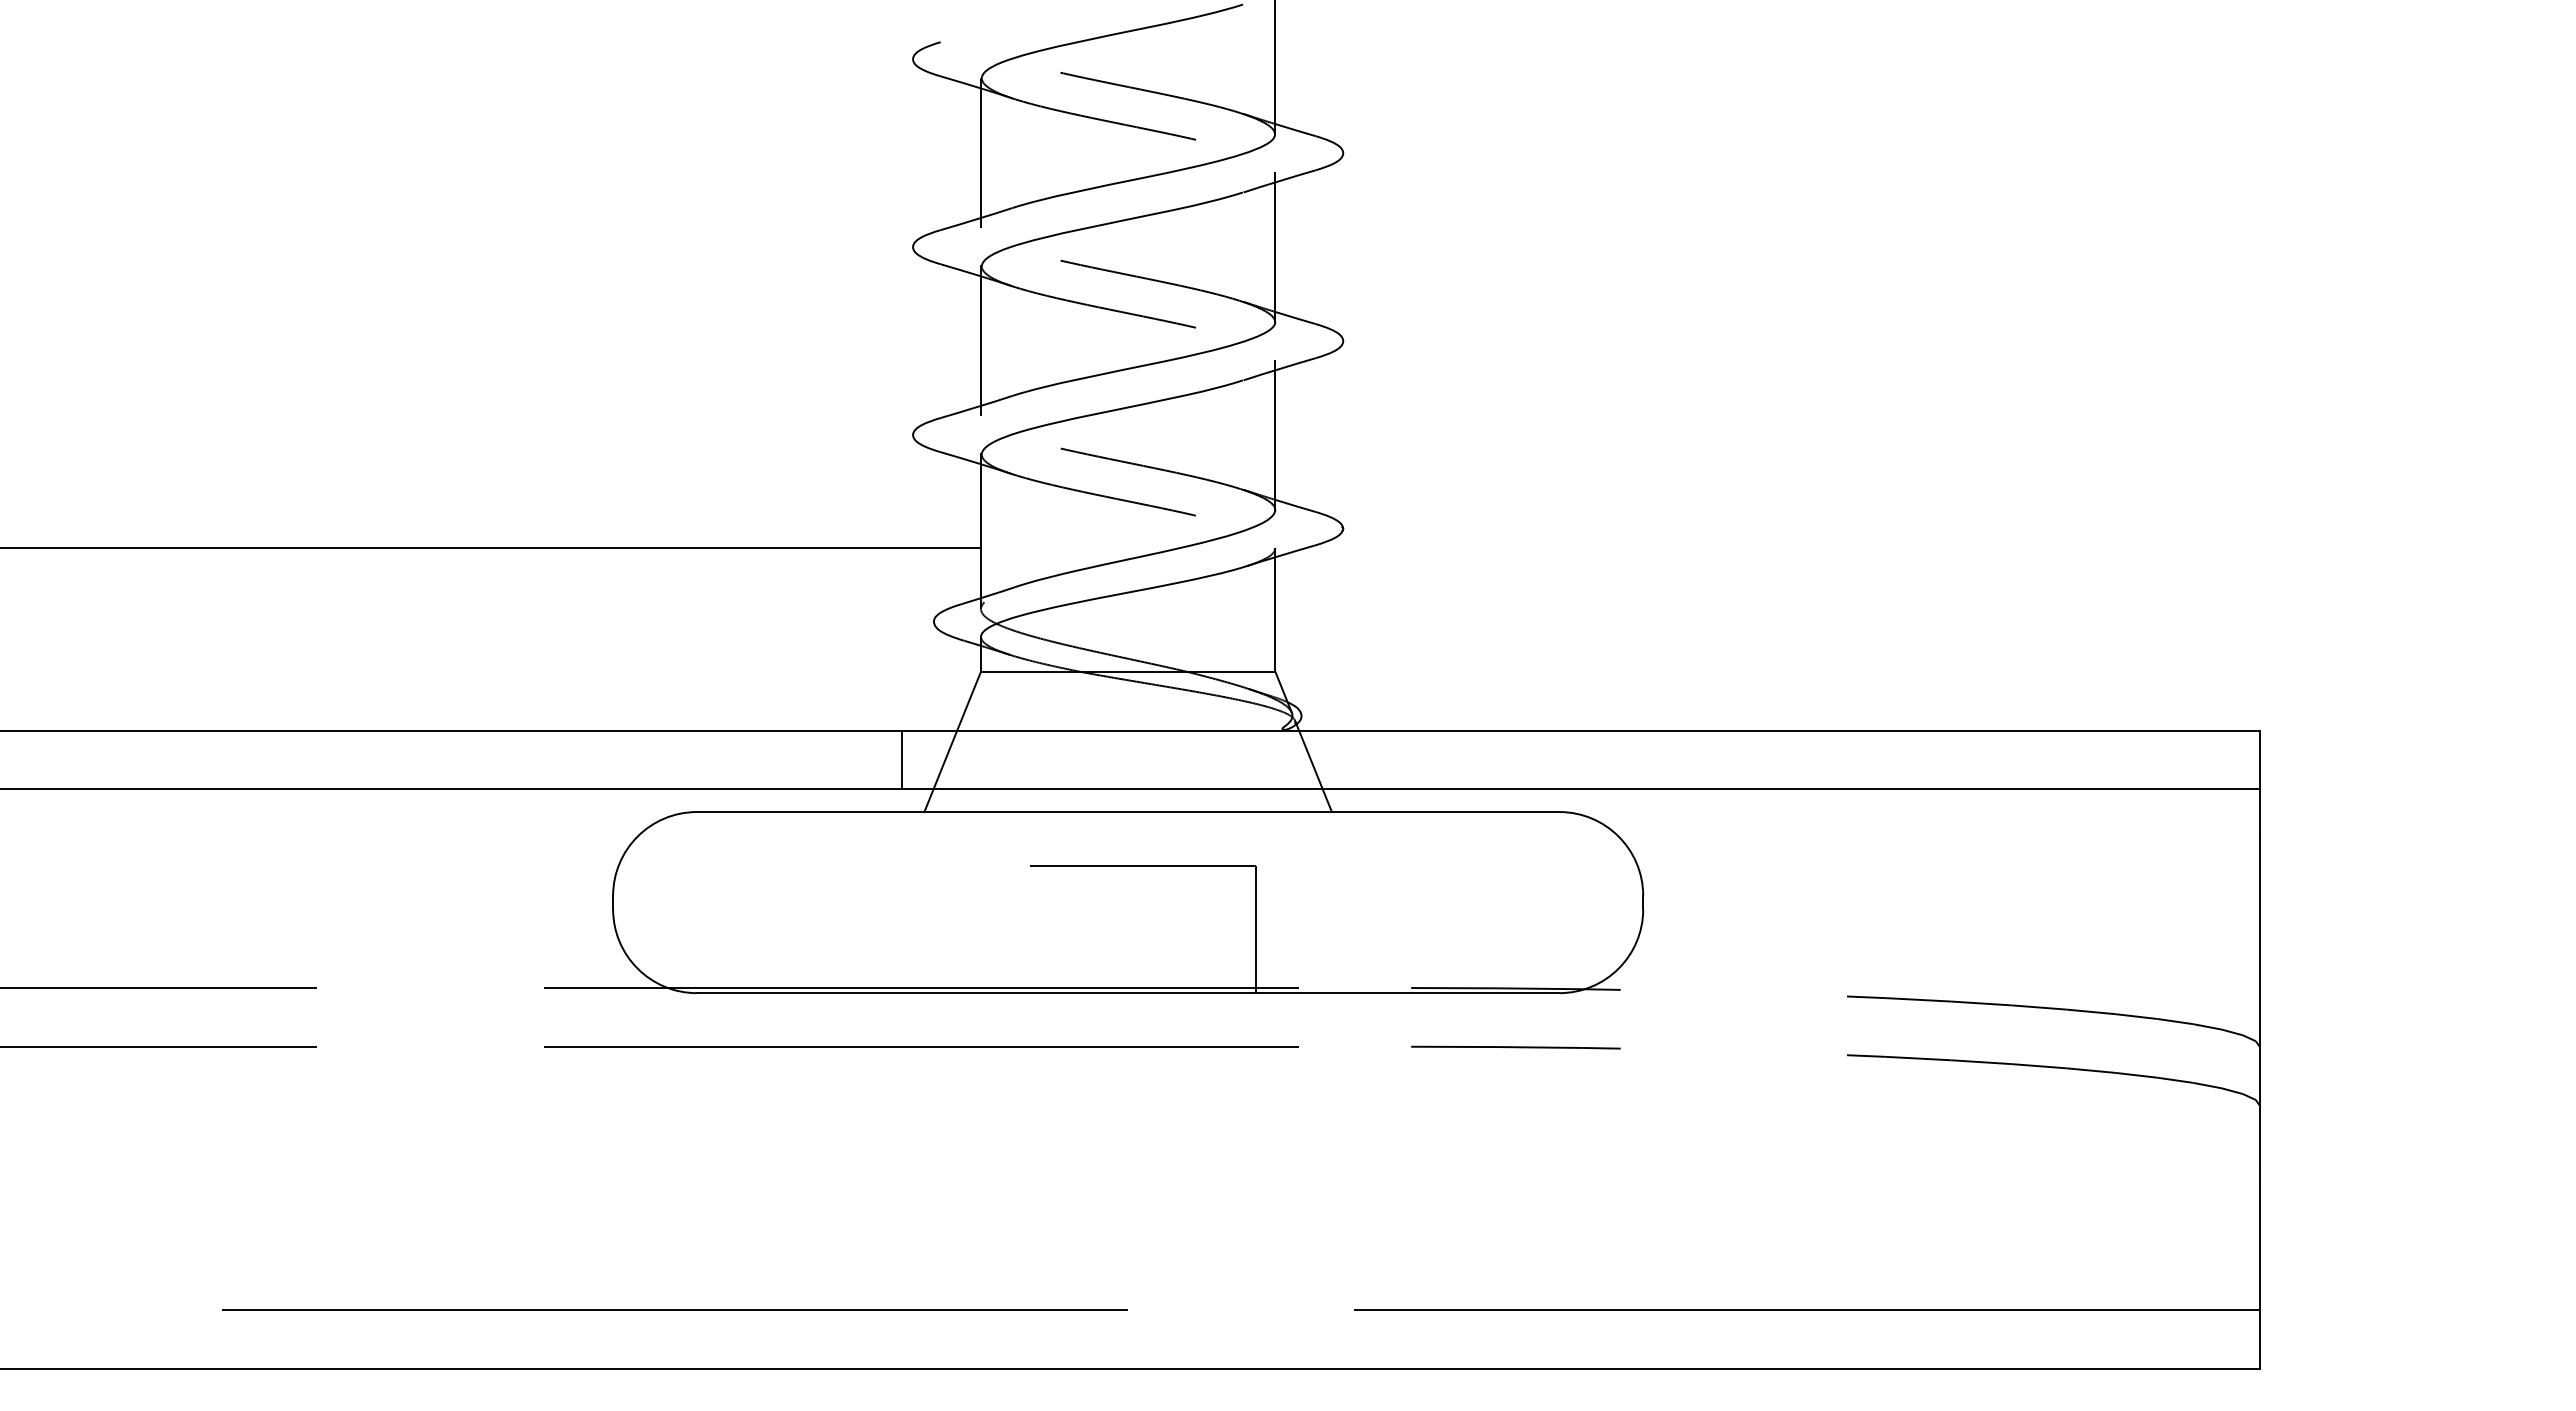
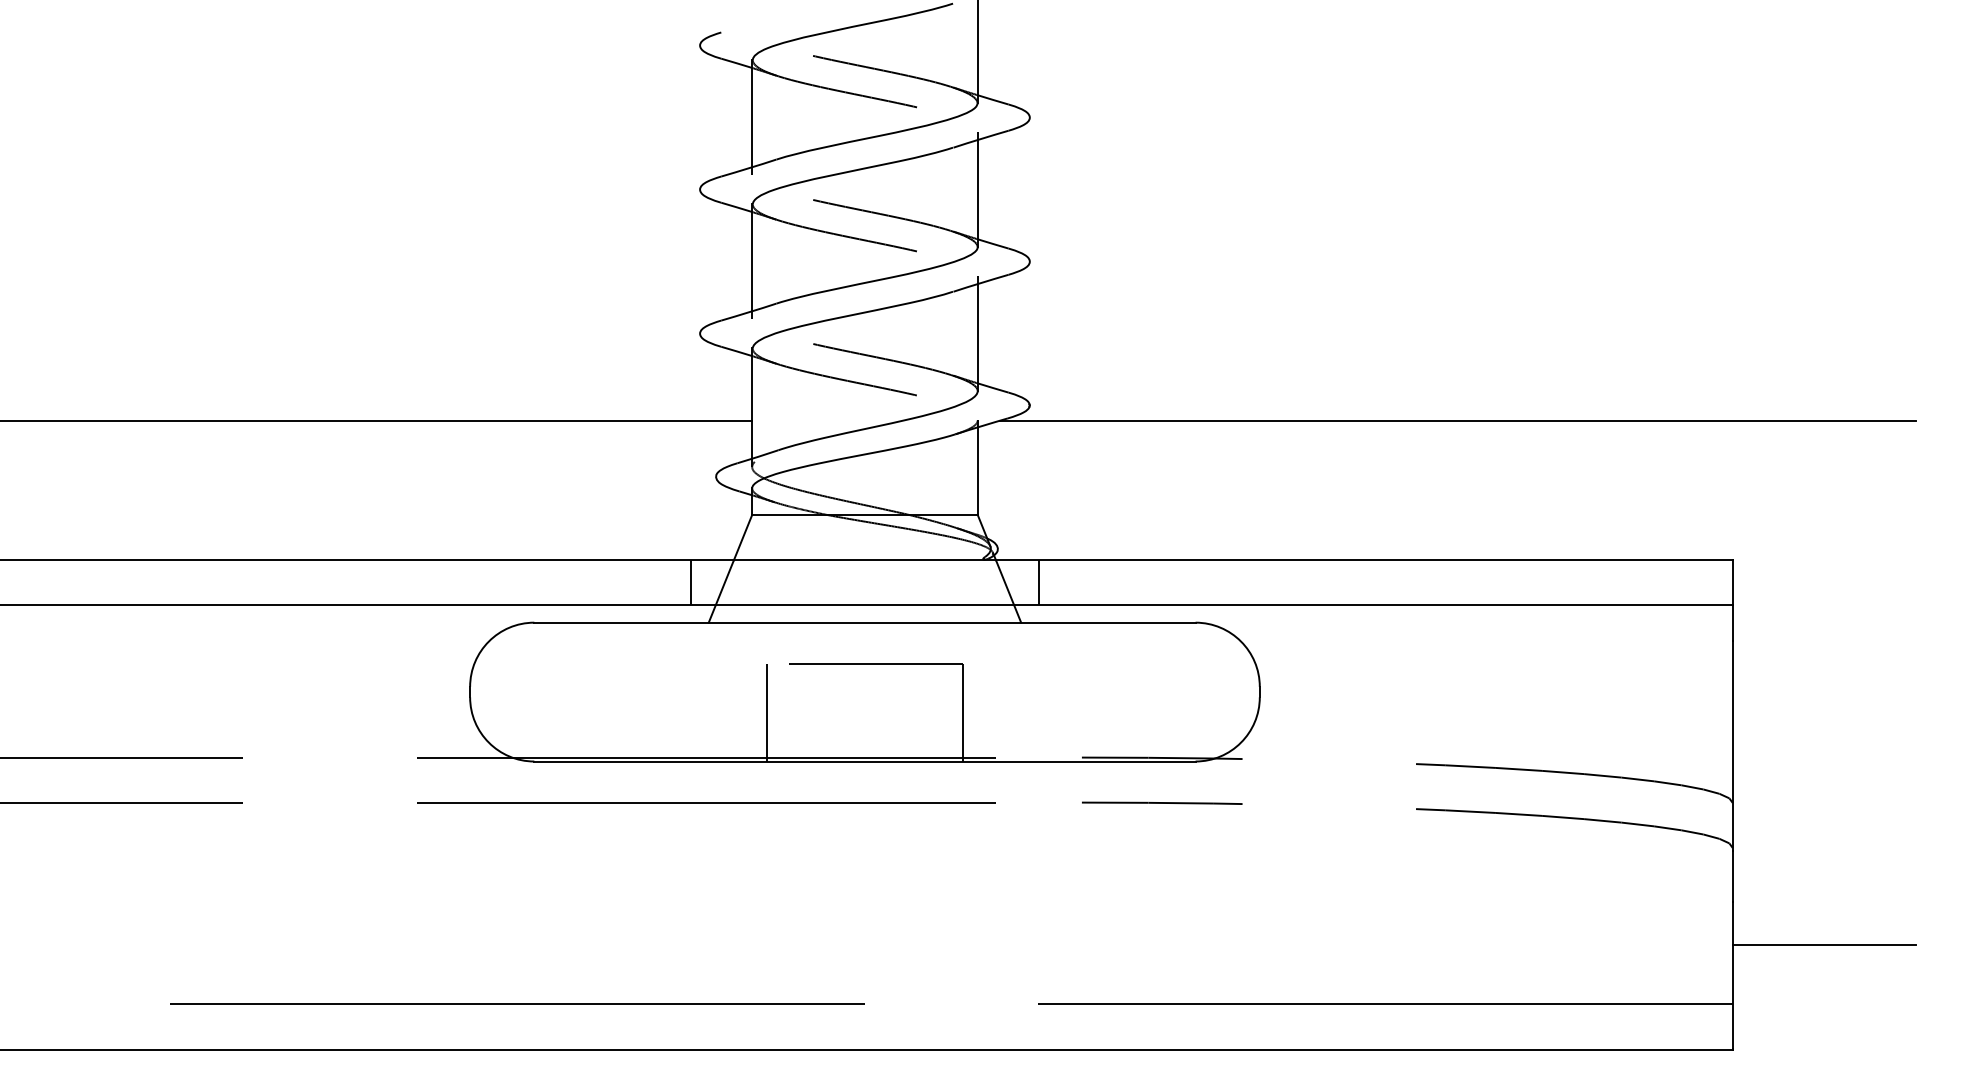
line: (1901, 548) -> (1457, 420), added
line: (1354, 759) -> (1038, 582), added
line: (1000, 929) -> (767, 712), added
line: (2379, 1232) -> (1824, 944), added

